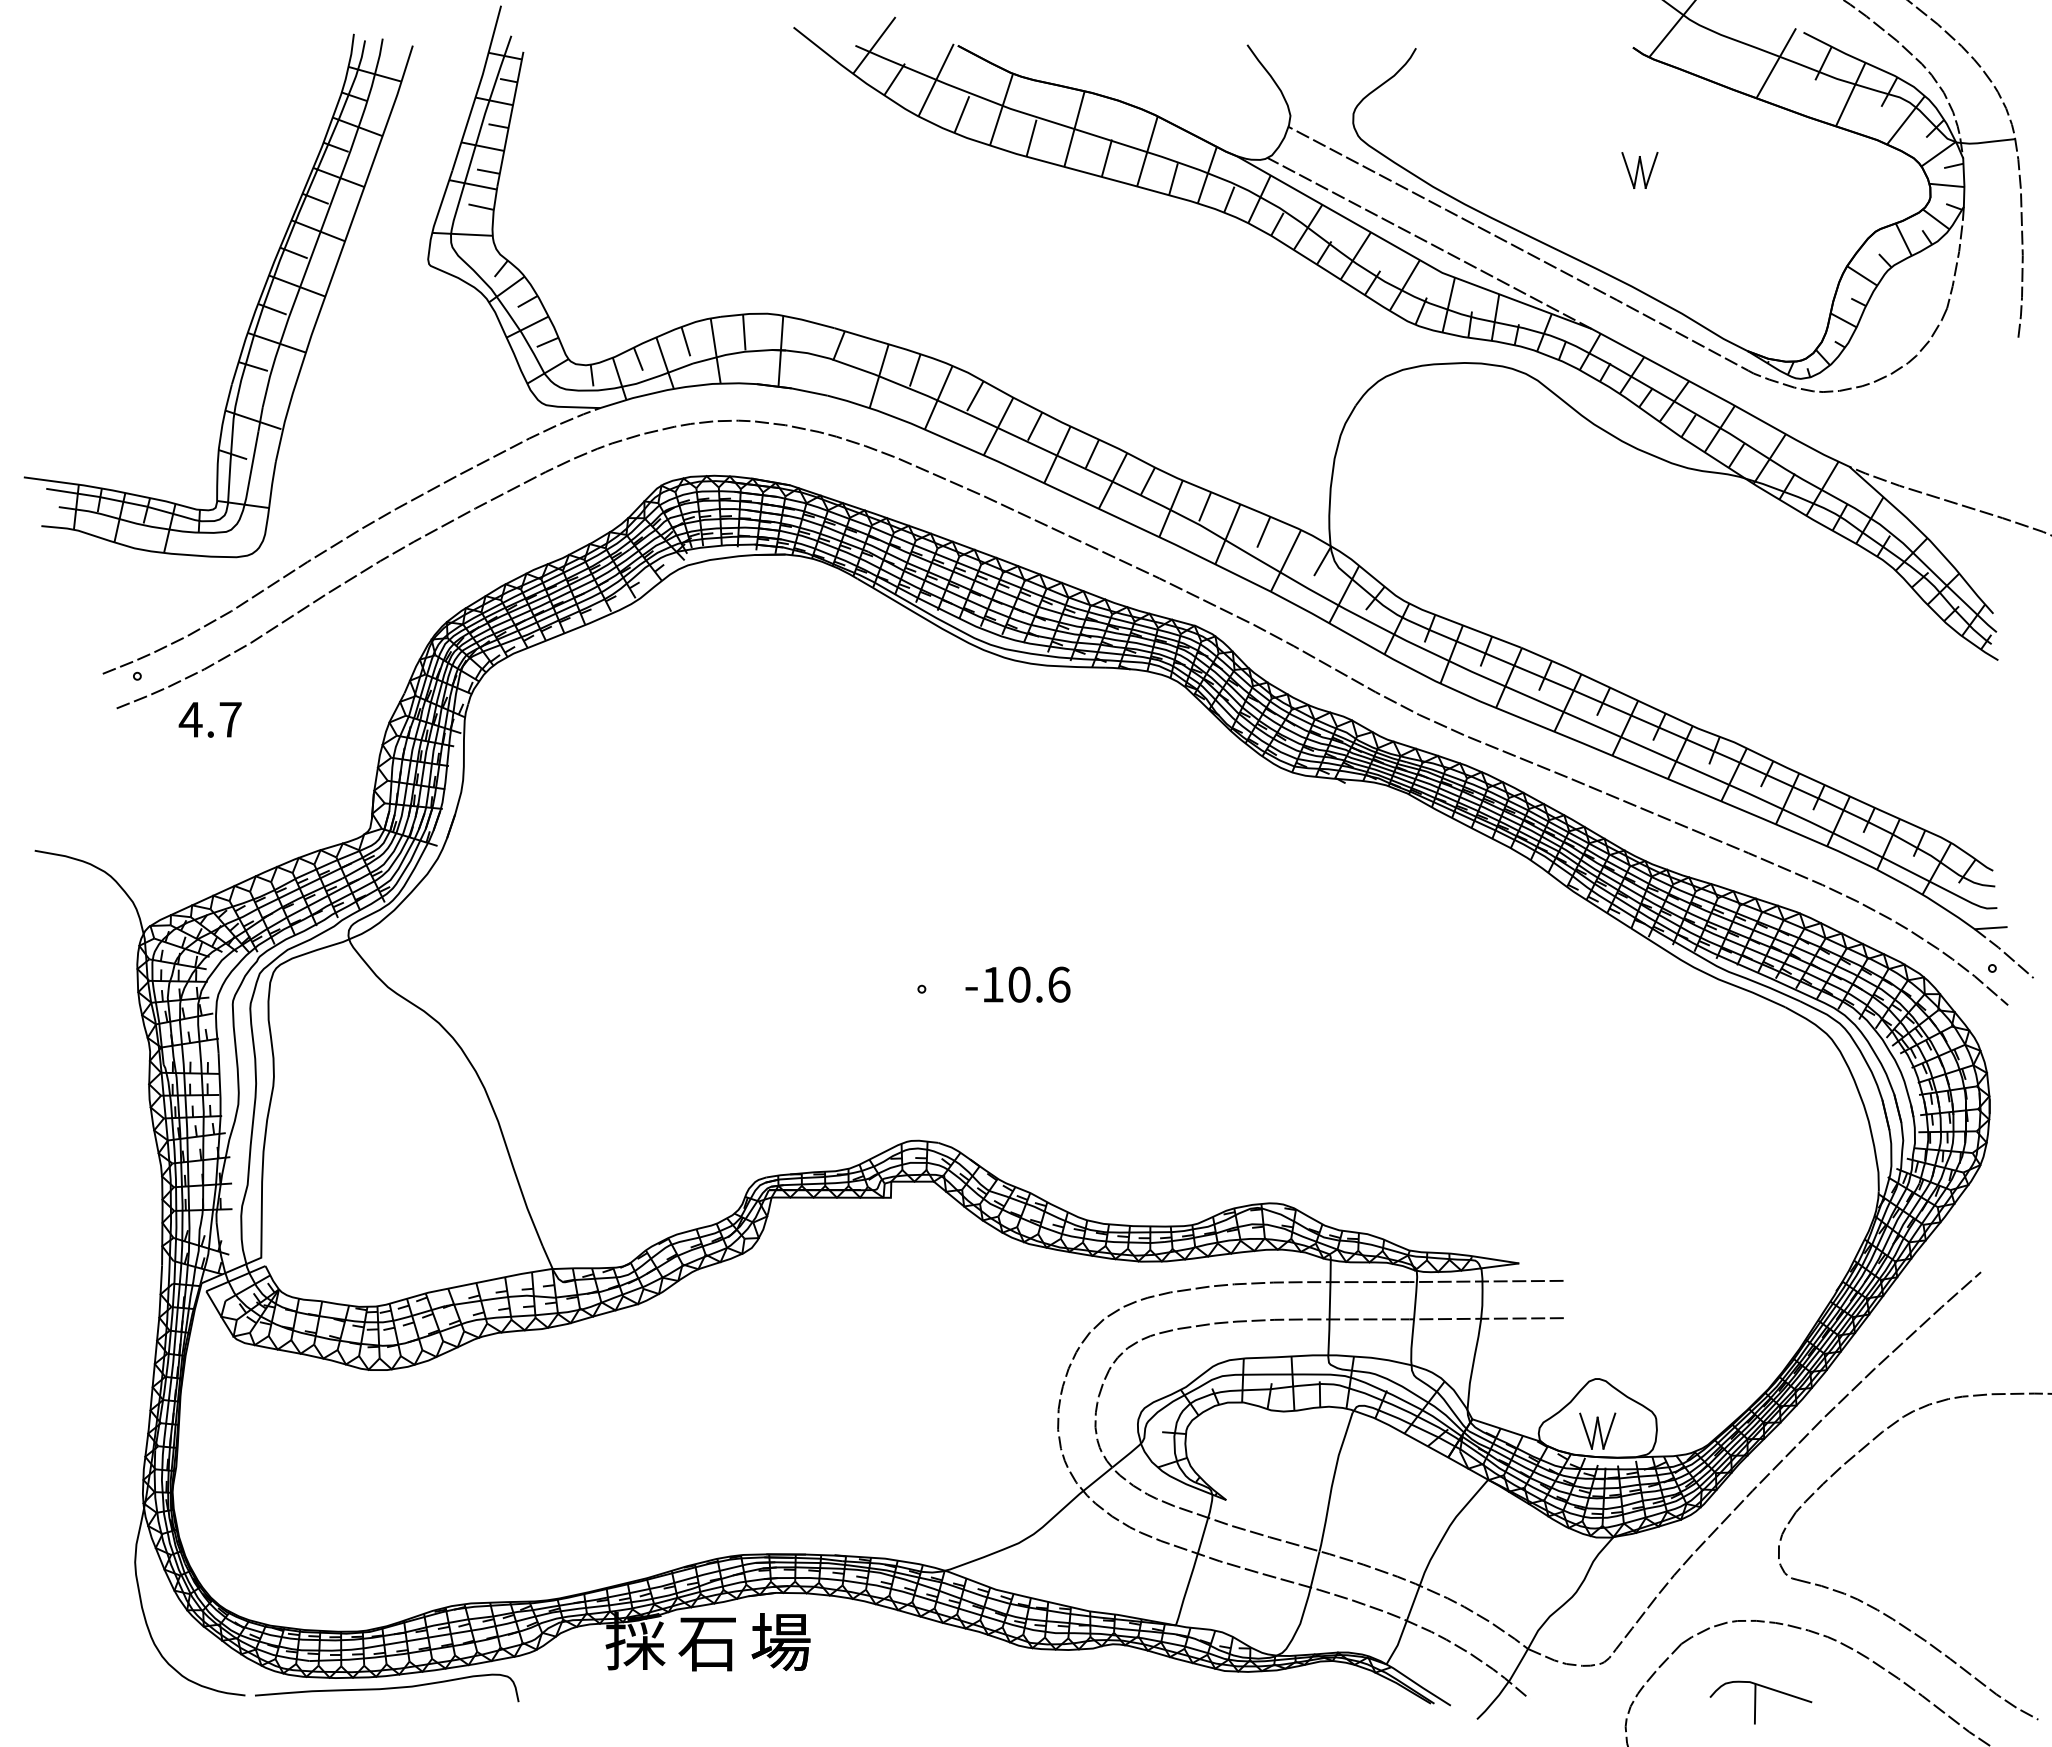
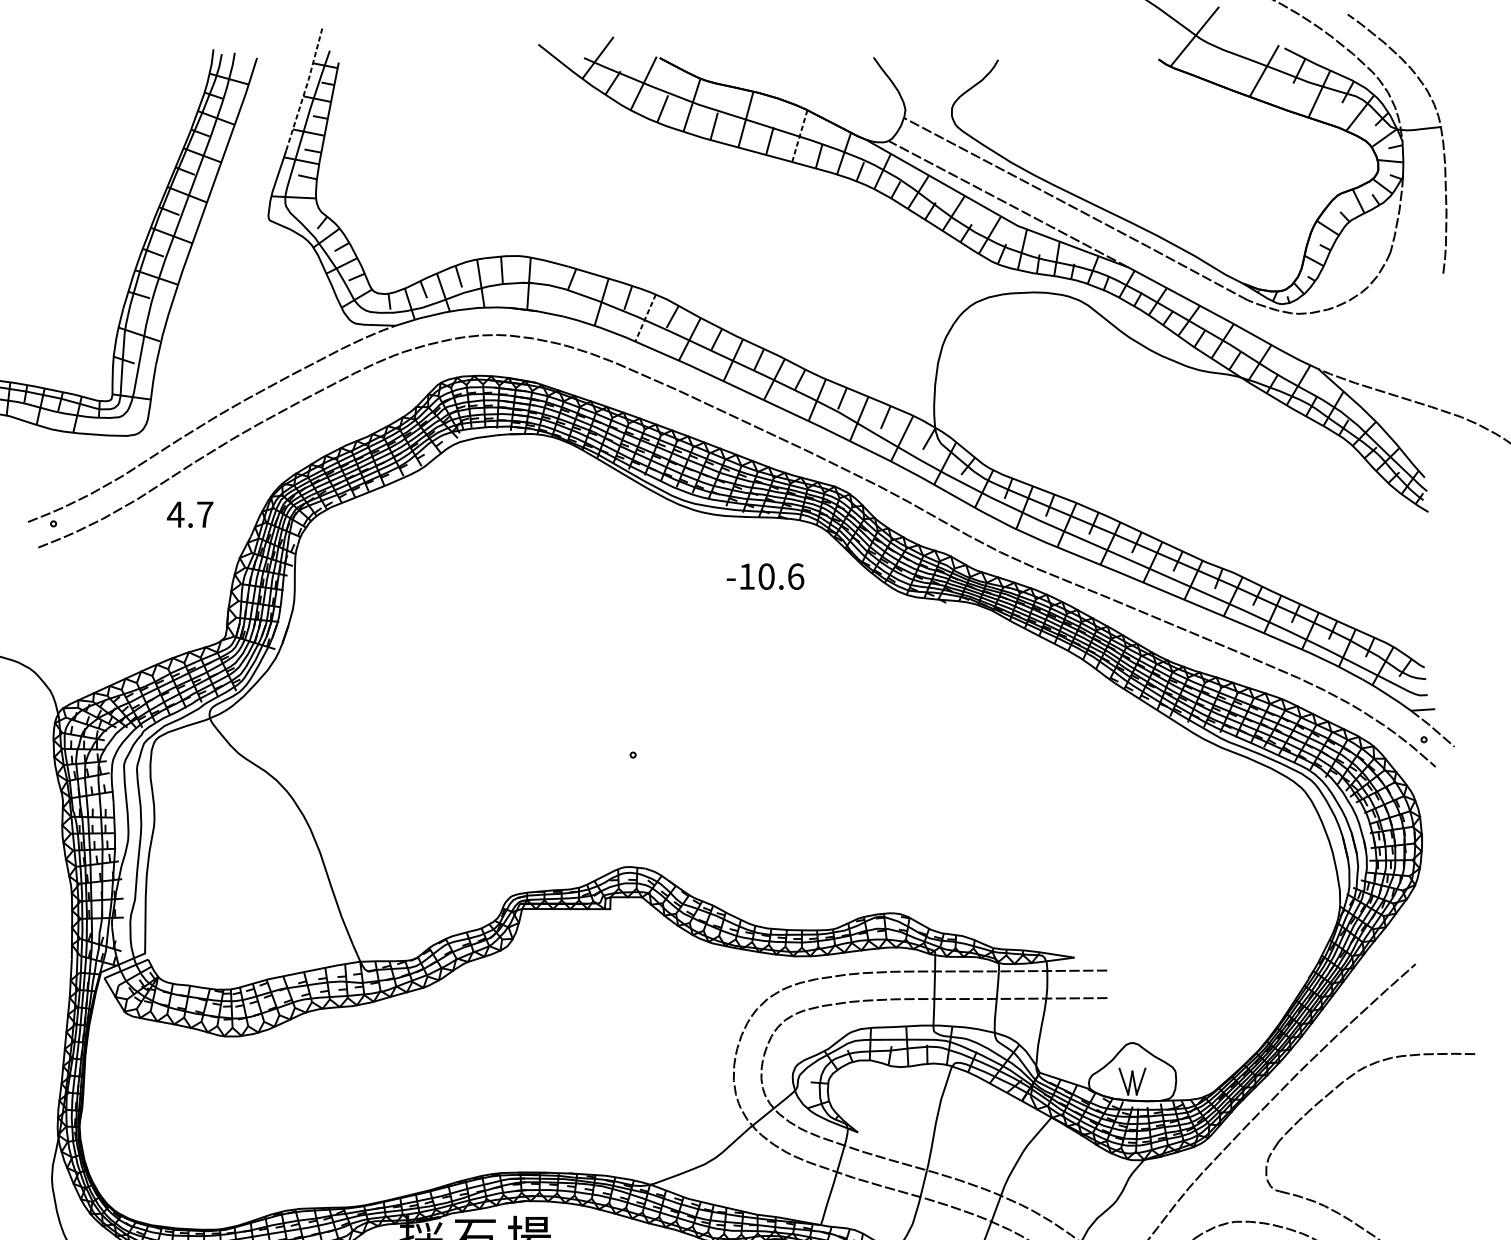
line: (478, 87) -> (305, 88), solid -> dashed
line: (1147, 151) -> (799, 136), solid -> dashed
part: (1639, 170) -> (1163, 150), removed
line: (938, 397) -> (645, 317), solid -> dashed
text: (209, 719) -> (189, 514), moved
text: (1017, 984) -> (765, 576), moved

